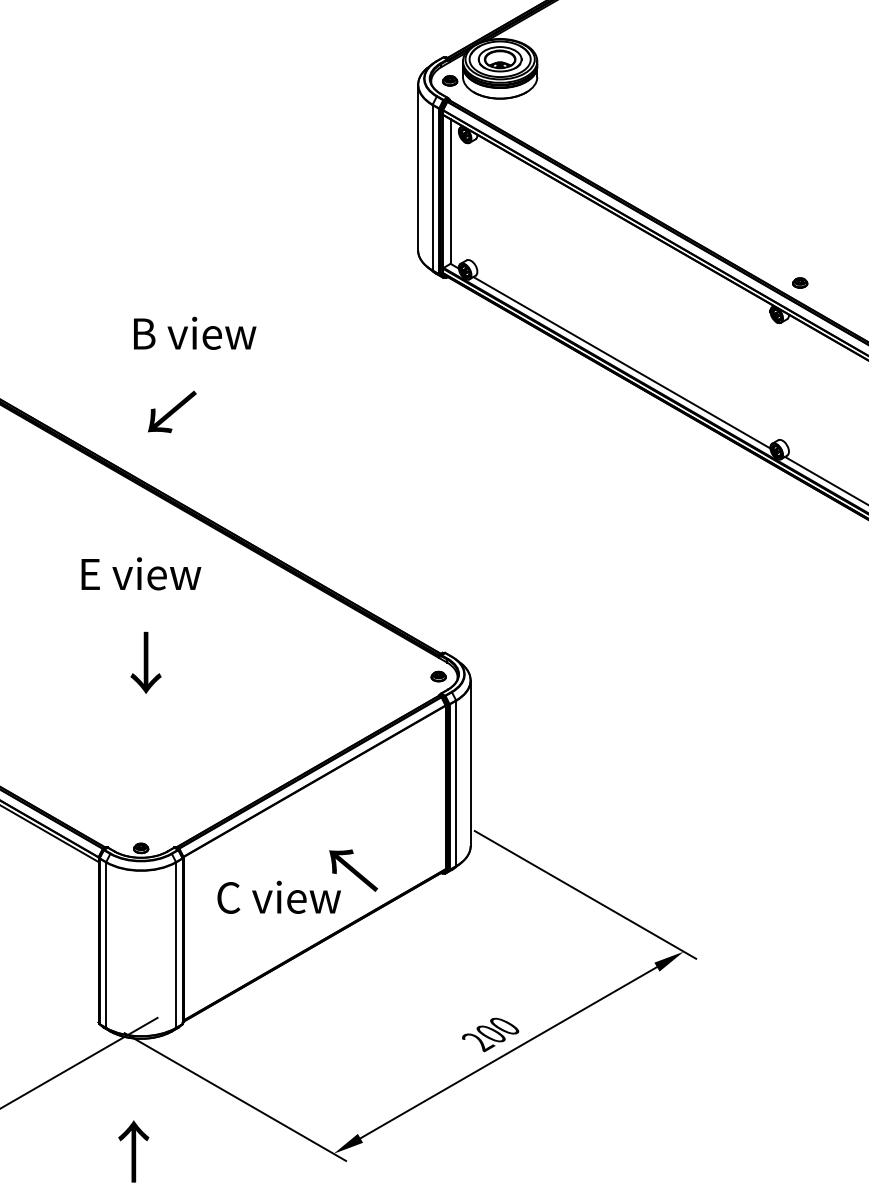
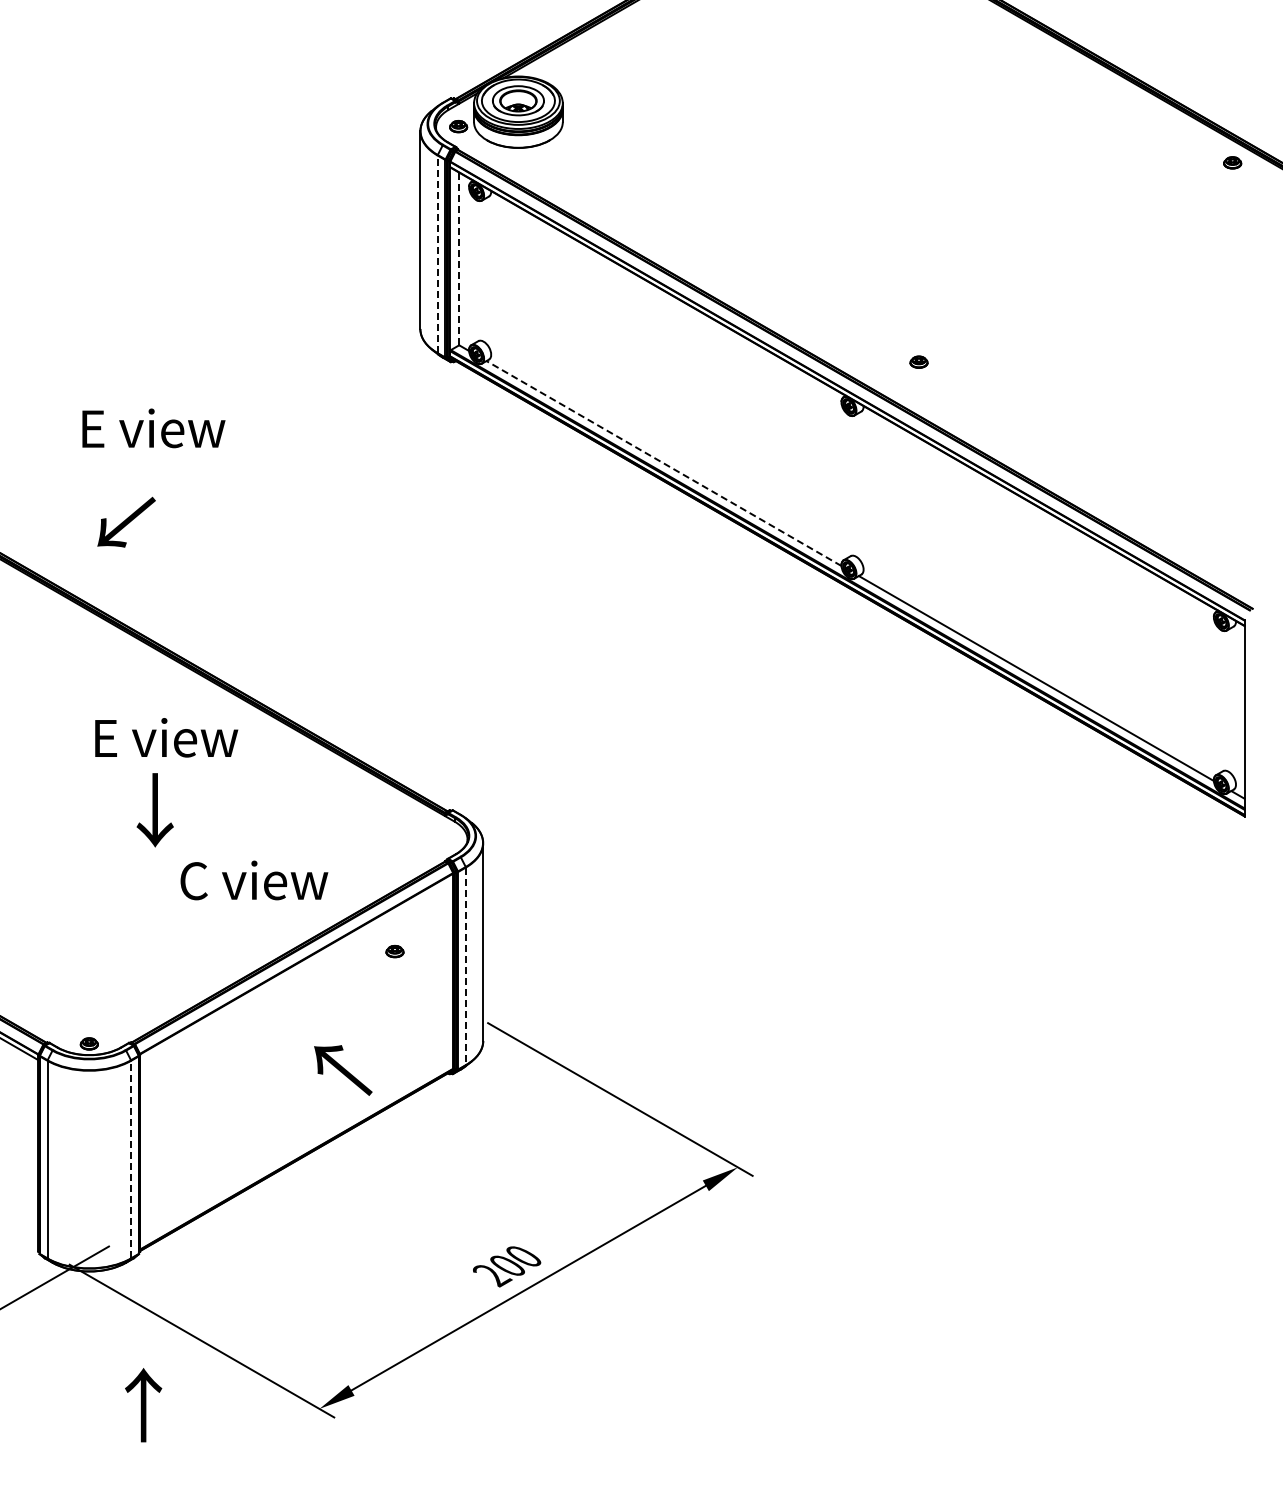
line: (432, 187) -> (437, 254), solid -> dashed
line: (450, 191) -> (459, 258), solid -> dashed
part: (799, 282) -> (918, 361), moved
text: (194, 333) -> (153, 428), B view -> E view
line: (621, 362) -> (663, 463), solid -> dashed
text: (141, 573) -> (166, 737), moved
text: (145, 663) -> (154, 810), moved
part: (438, 676) -> (394, 951), moved
line: (455, 783) -> (465, 966), solid -> dashed
text: (279, 897) -> (254, 880), moved
line: (176, 945) -> (131, 1159), solid -> dashed
text: (133, 1151) -> (143, 1405), moved

